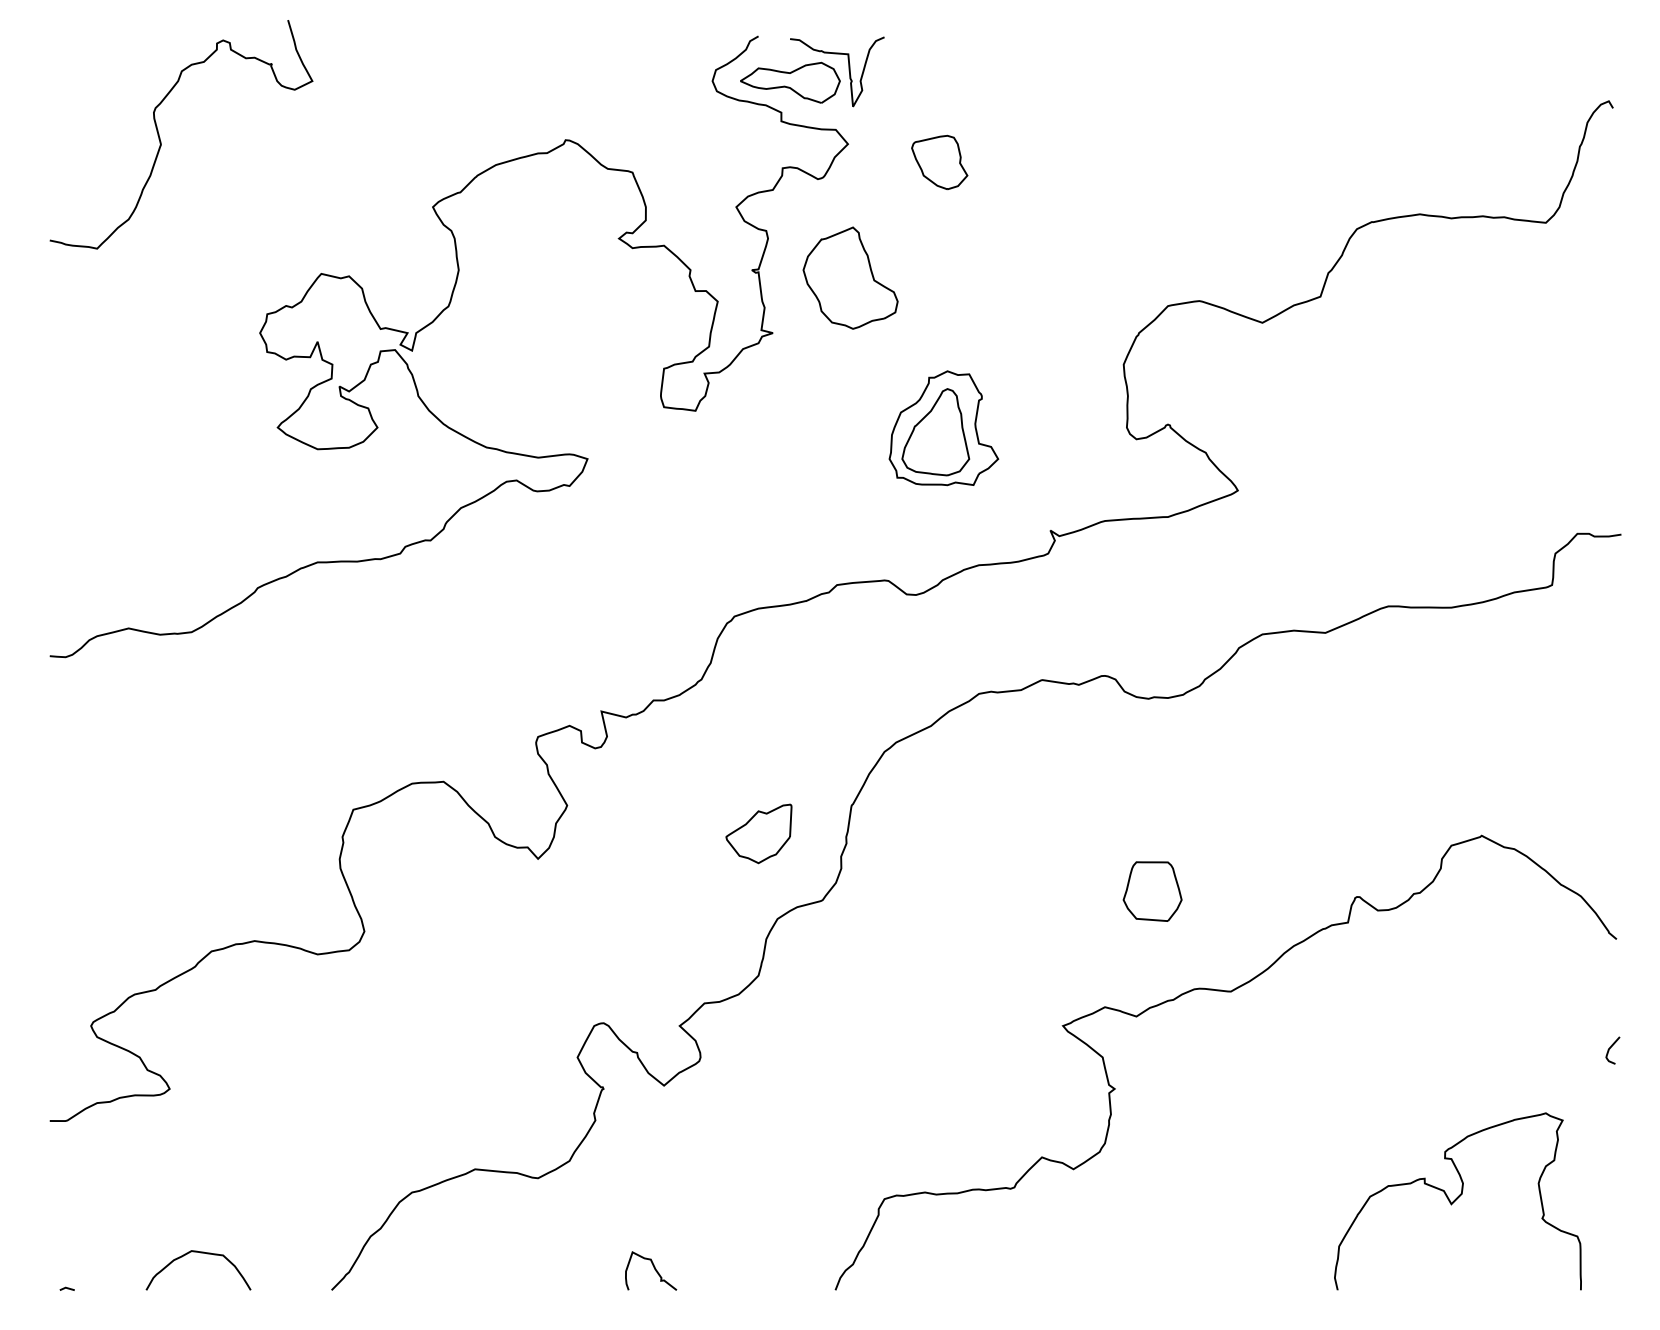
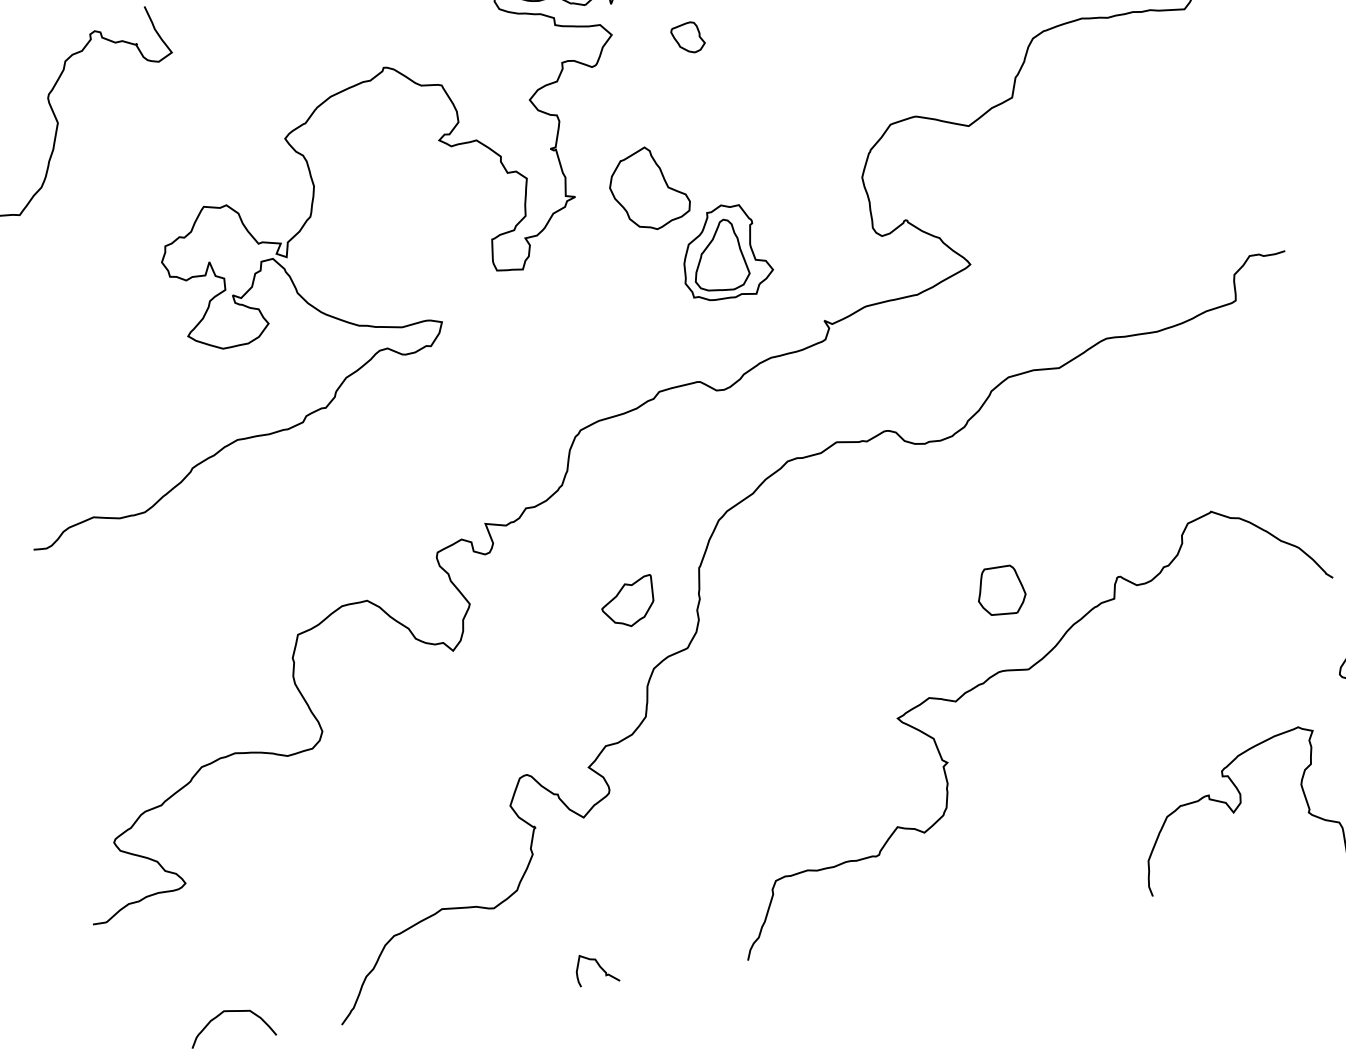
part: (939, 162) -> (687, 38), size x0.7
part: (850, 277) -> (648, 188), moved
part: (1152, 891) -> (1001, 591), moved

